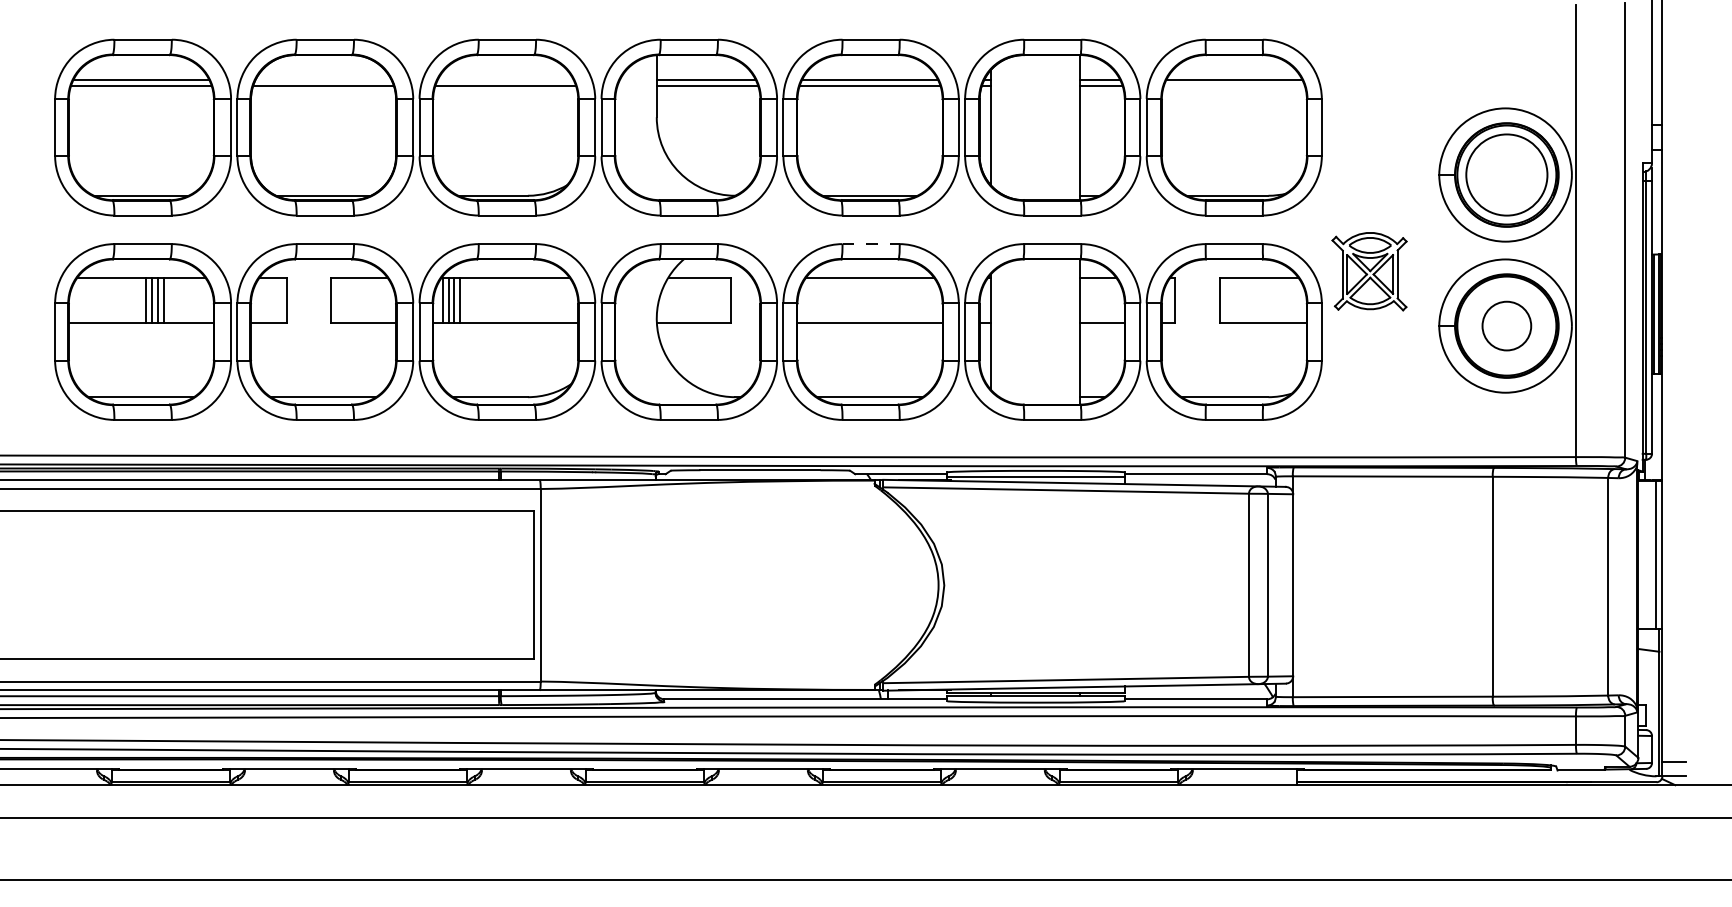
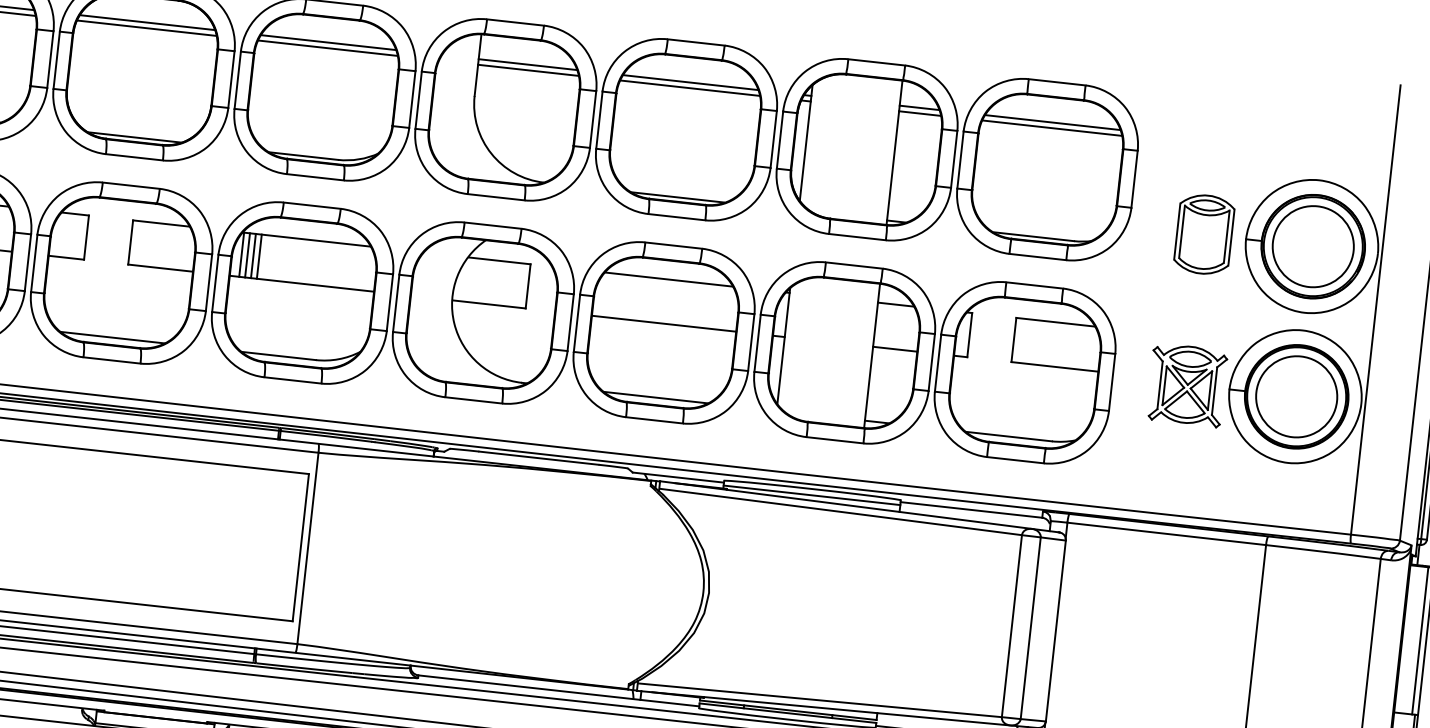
line: (323, 80) -> (147, 22), added
line: (505, 80) -> (328, 42), added
line: (1233, 85) -> (1051, 127), added
part: (1397, 174) -> (1204, 234), added
line: (871, 244) -> (674, 246), dashed -> solid
part: (1369, 271) -> (1186, 385), moved
circle: (1506, 325) -> (1296, 396), size x1.67

